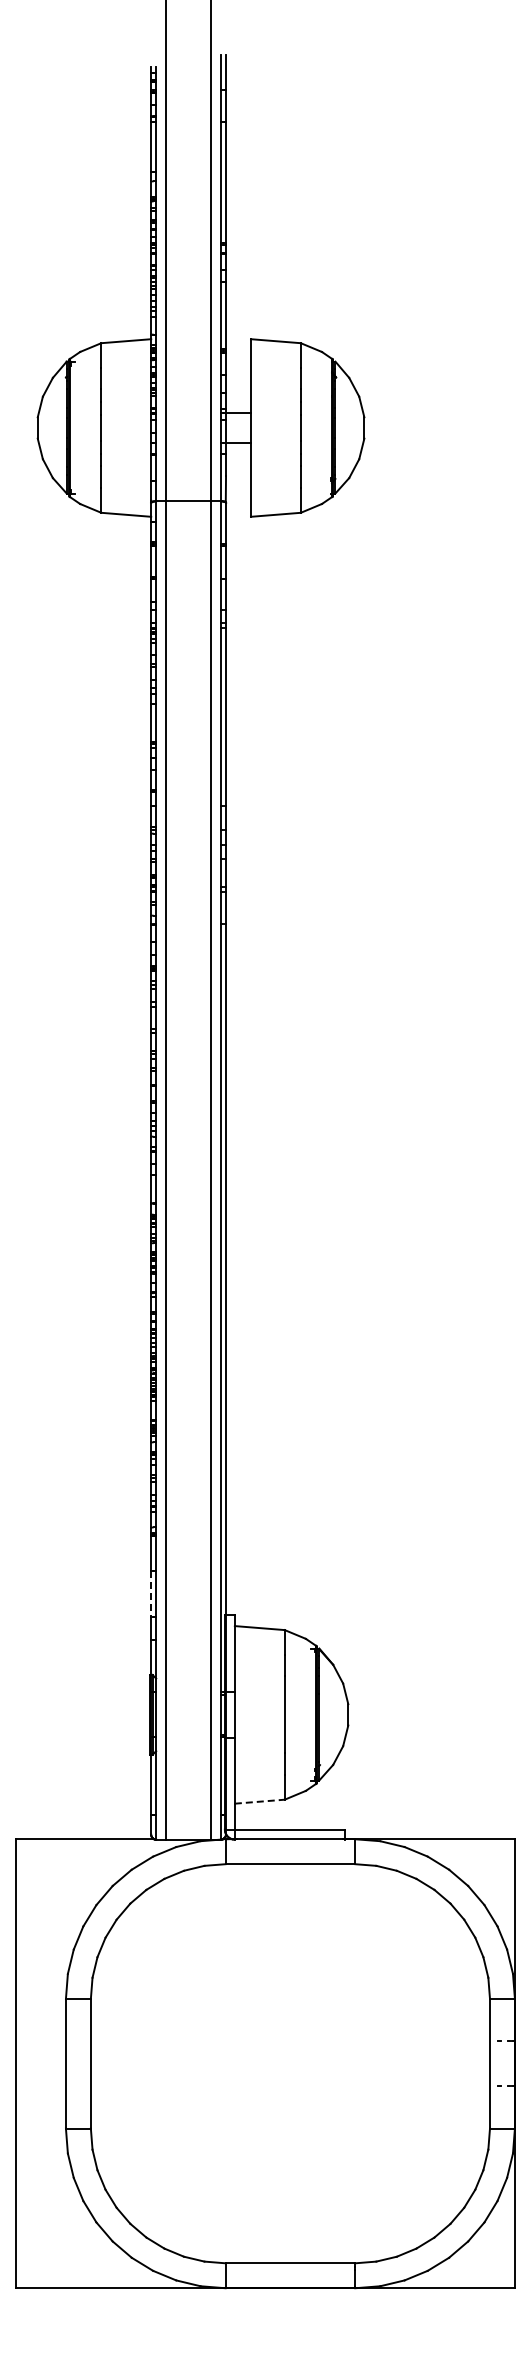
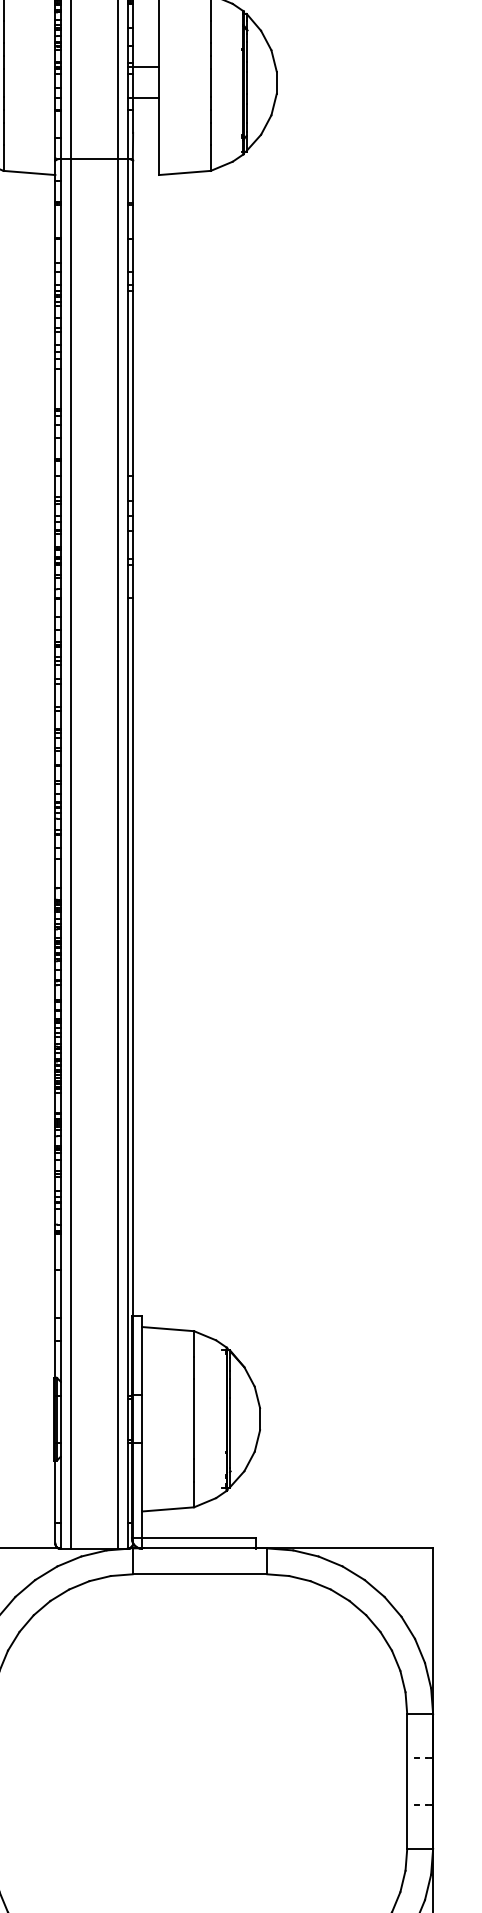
line: (151, 1594) -> (55, 1294), dashed -> solid
line: (260, 1801) -> (168, 1509), dashed -> solid

